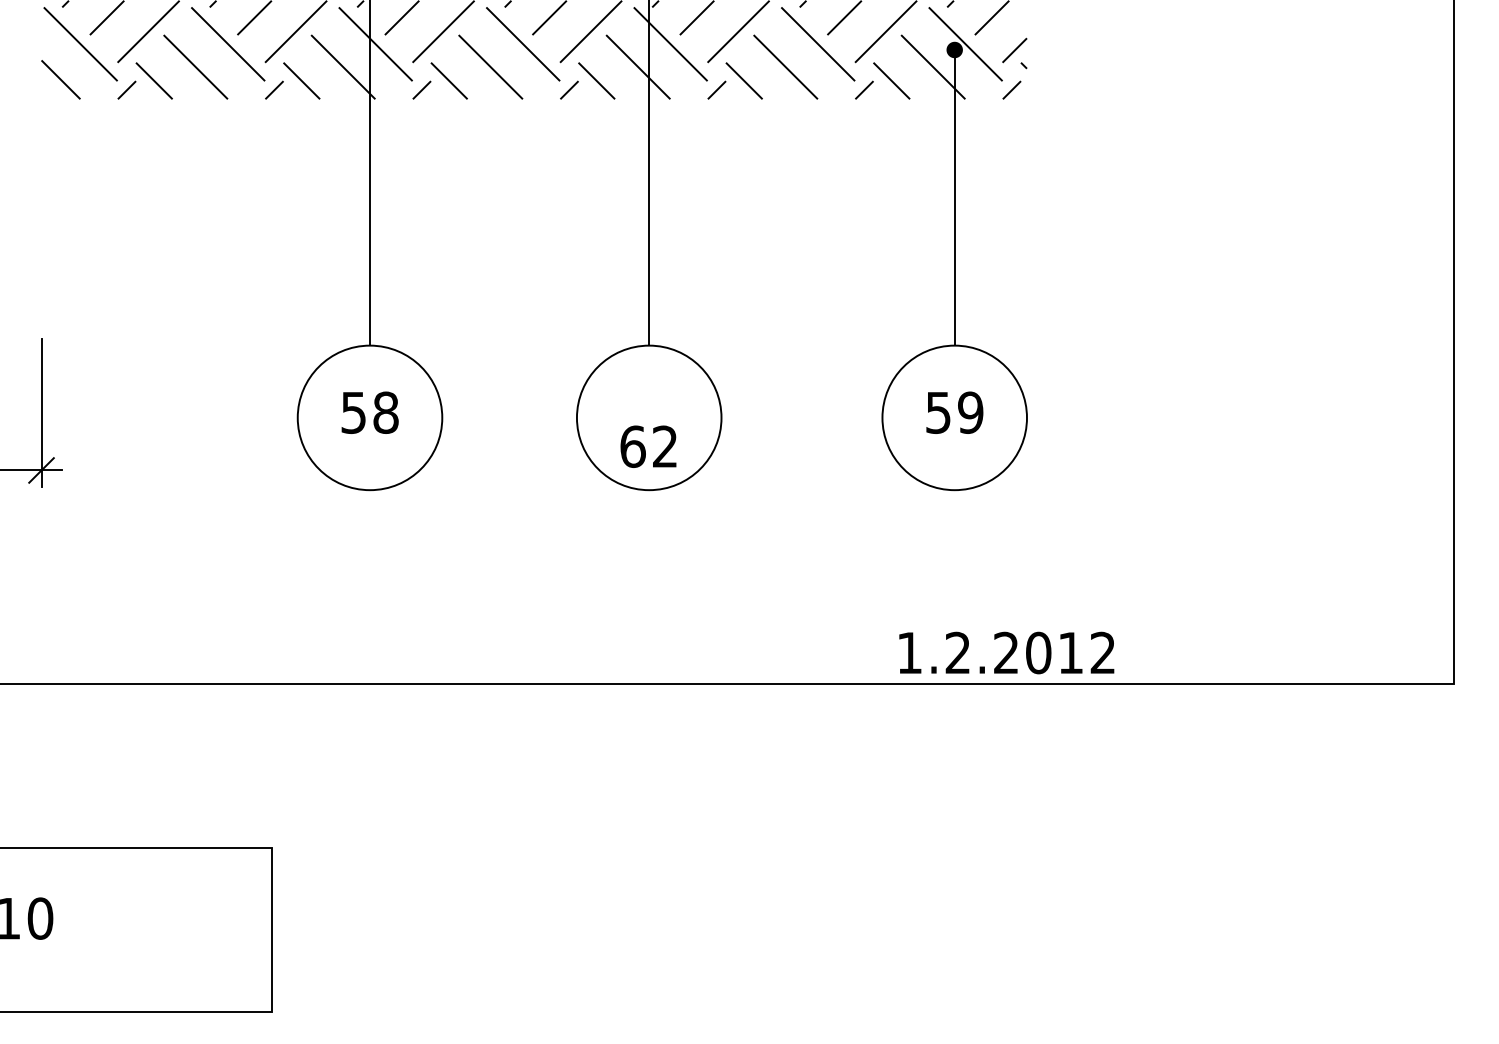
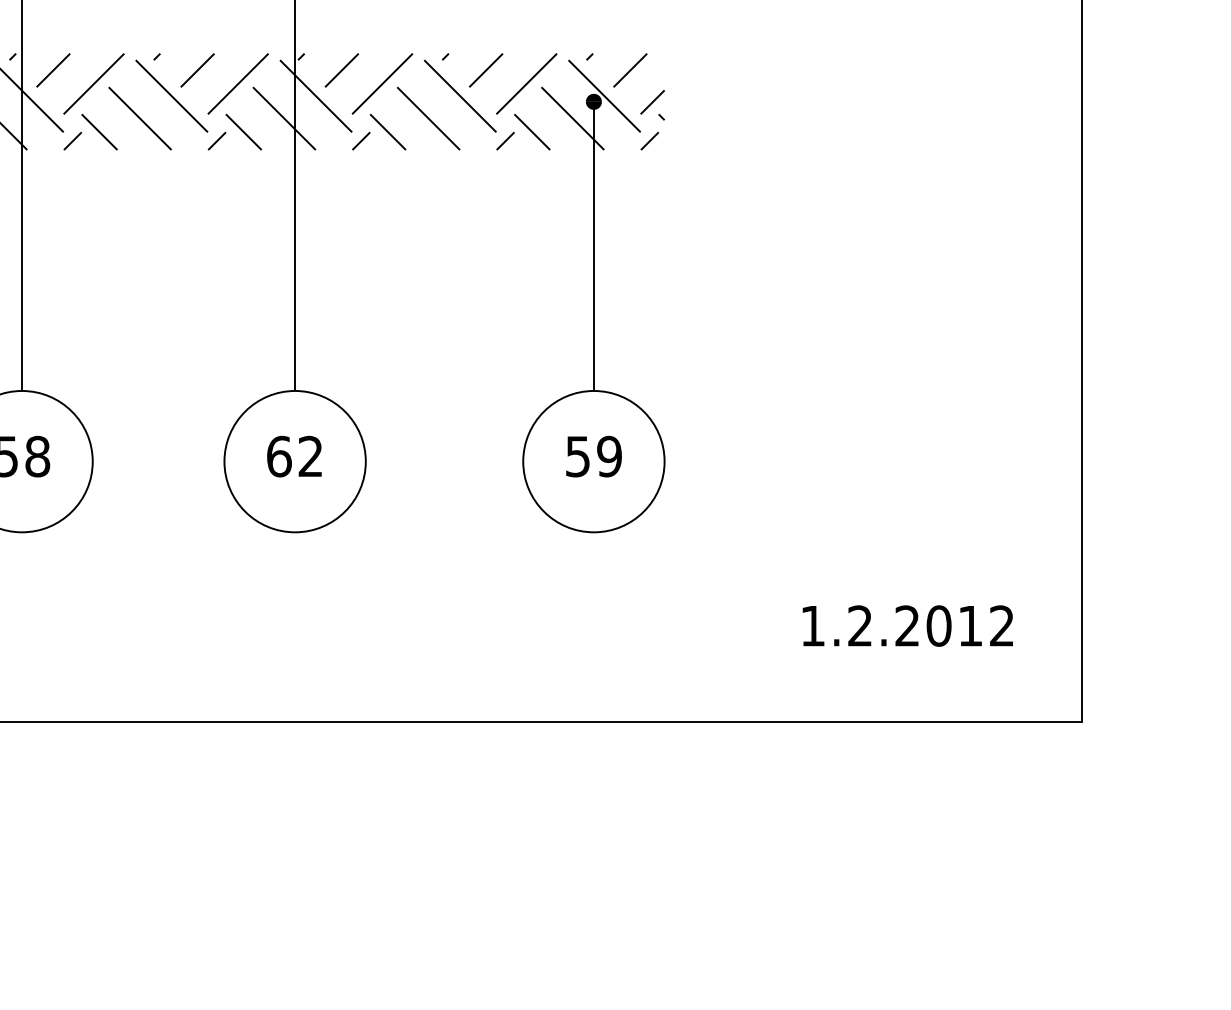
text: (648, 446) -> (294, 456), moved
text: (1006, 652) -> (907, 625), moved

